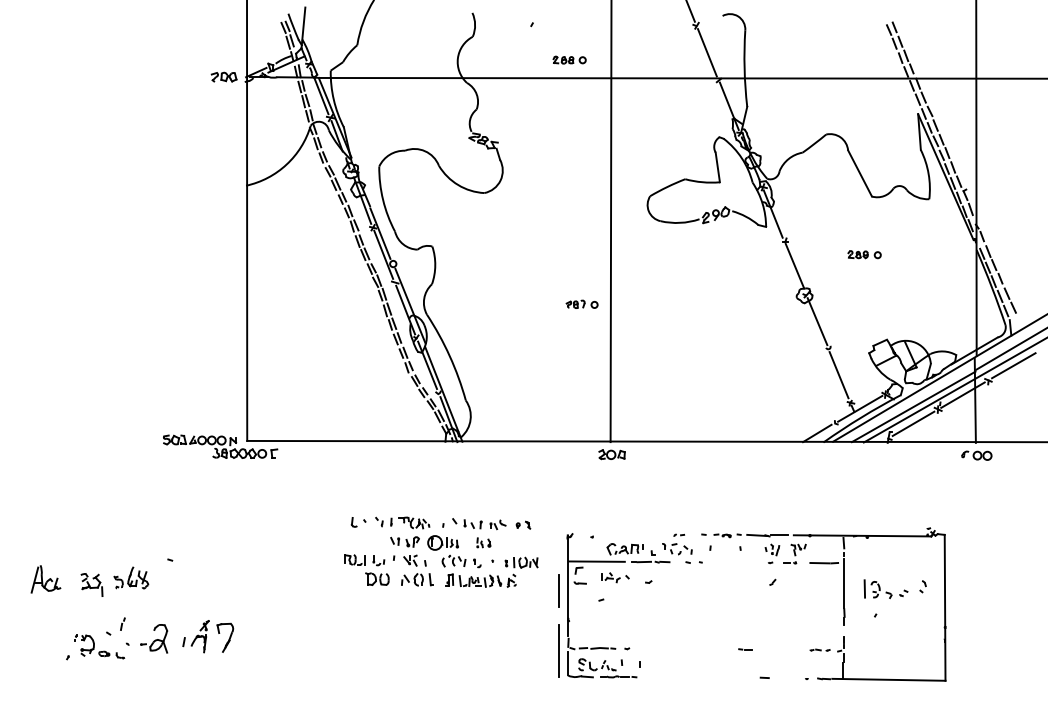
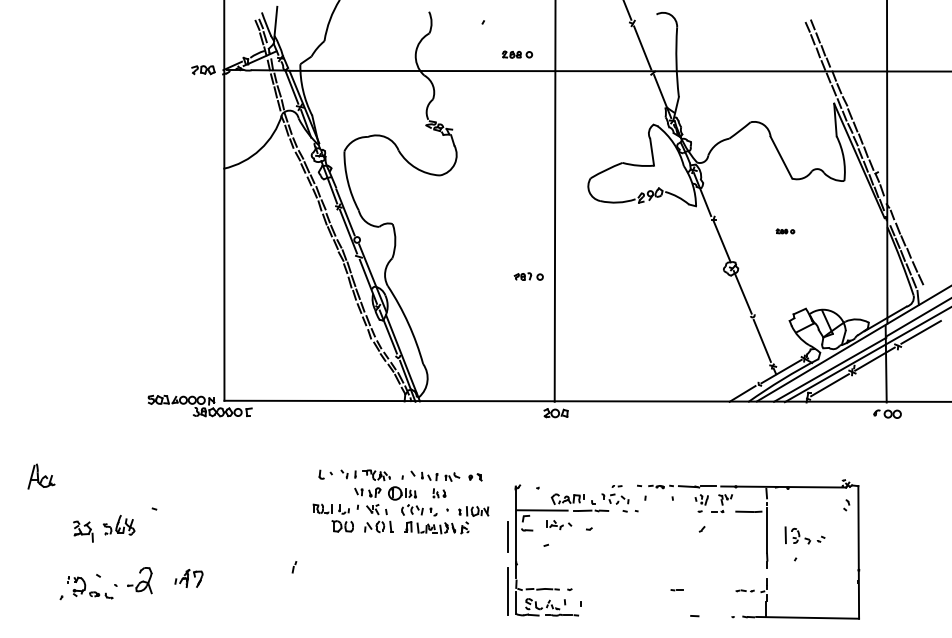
part: (864, 254) -> (785, 231), size x0.6
part: (45, 579) -> (41, 476), moved
part: (922, 587) -> (846, 505), moved
part: (122, 624) -> (294, 567), moved
part: (207, 636) -> (188, 578), size x0.6

